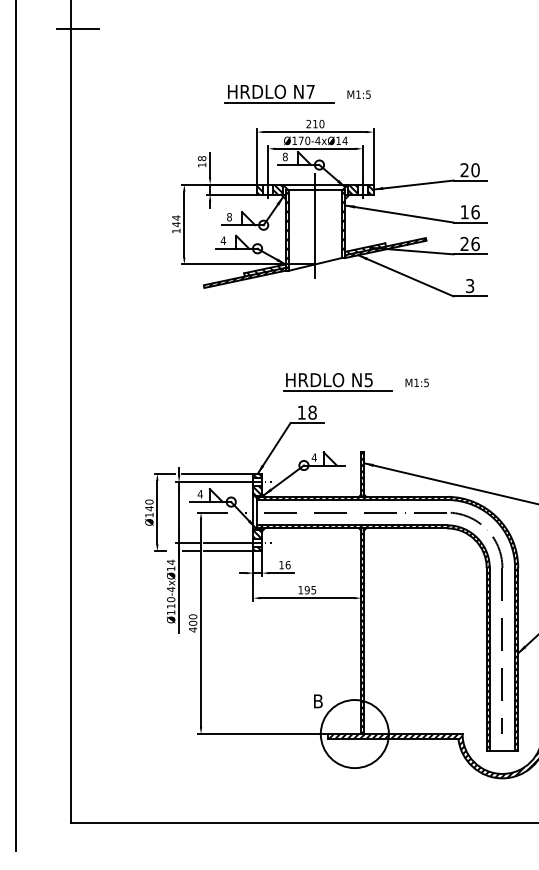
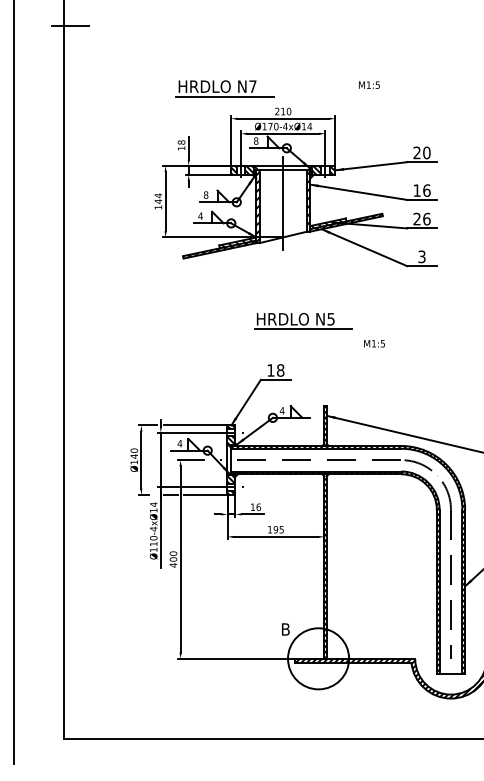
part: (278, 93) -> (224, 88), moved
text: (359, 93) -> (369, 84), moved
part: (338, 382) -> (303, 321), moved

